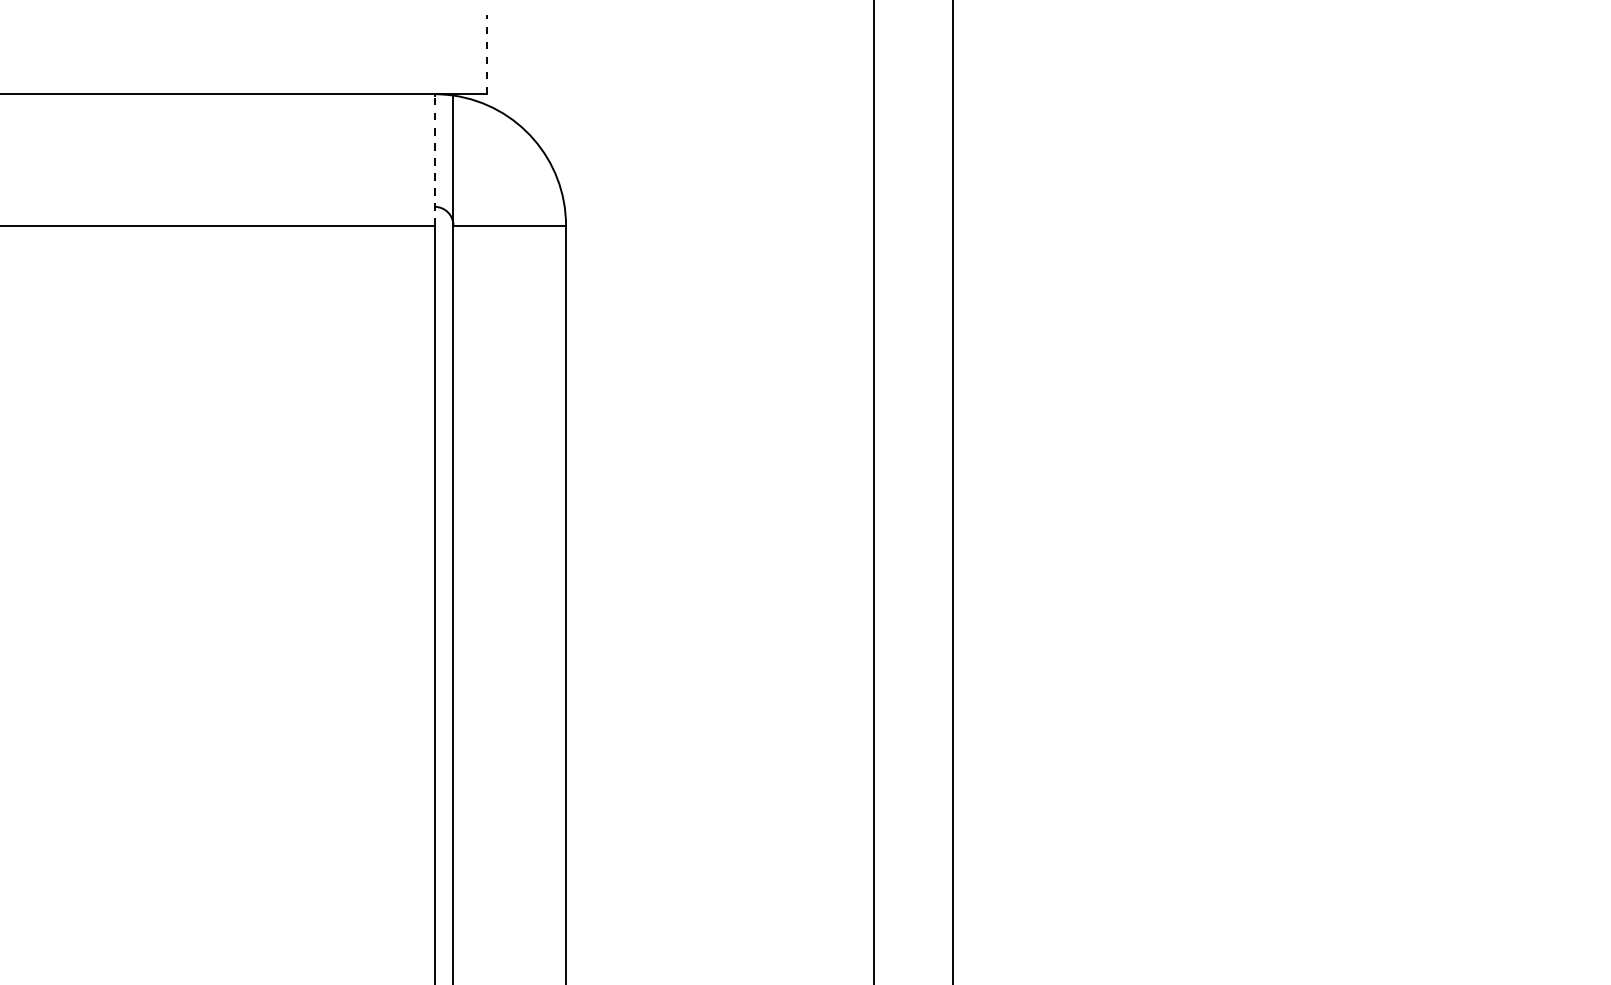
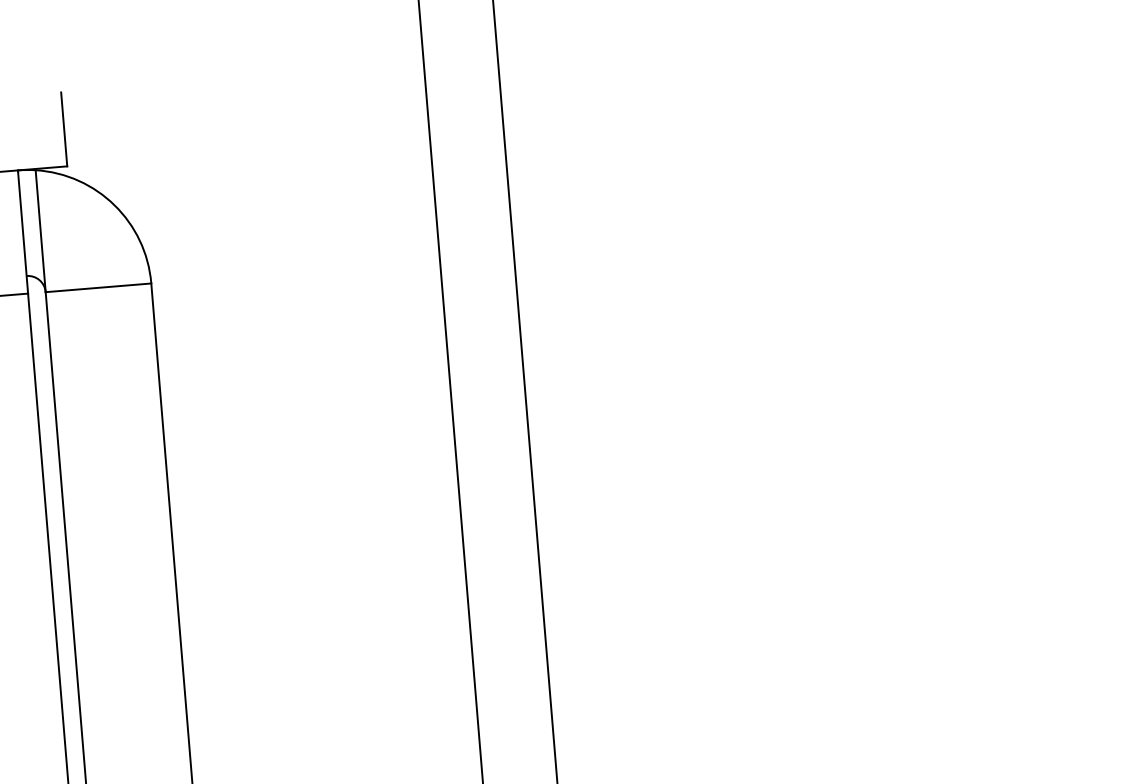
line: (487, 54) -> (64, 129), dashed -> solid
line: (434, 160) -> (22, 232), dashed -> solid

